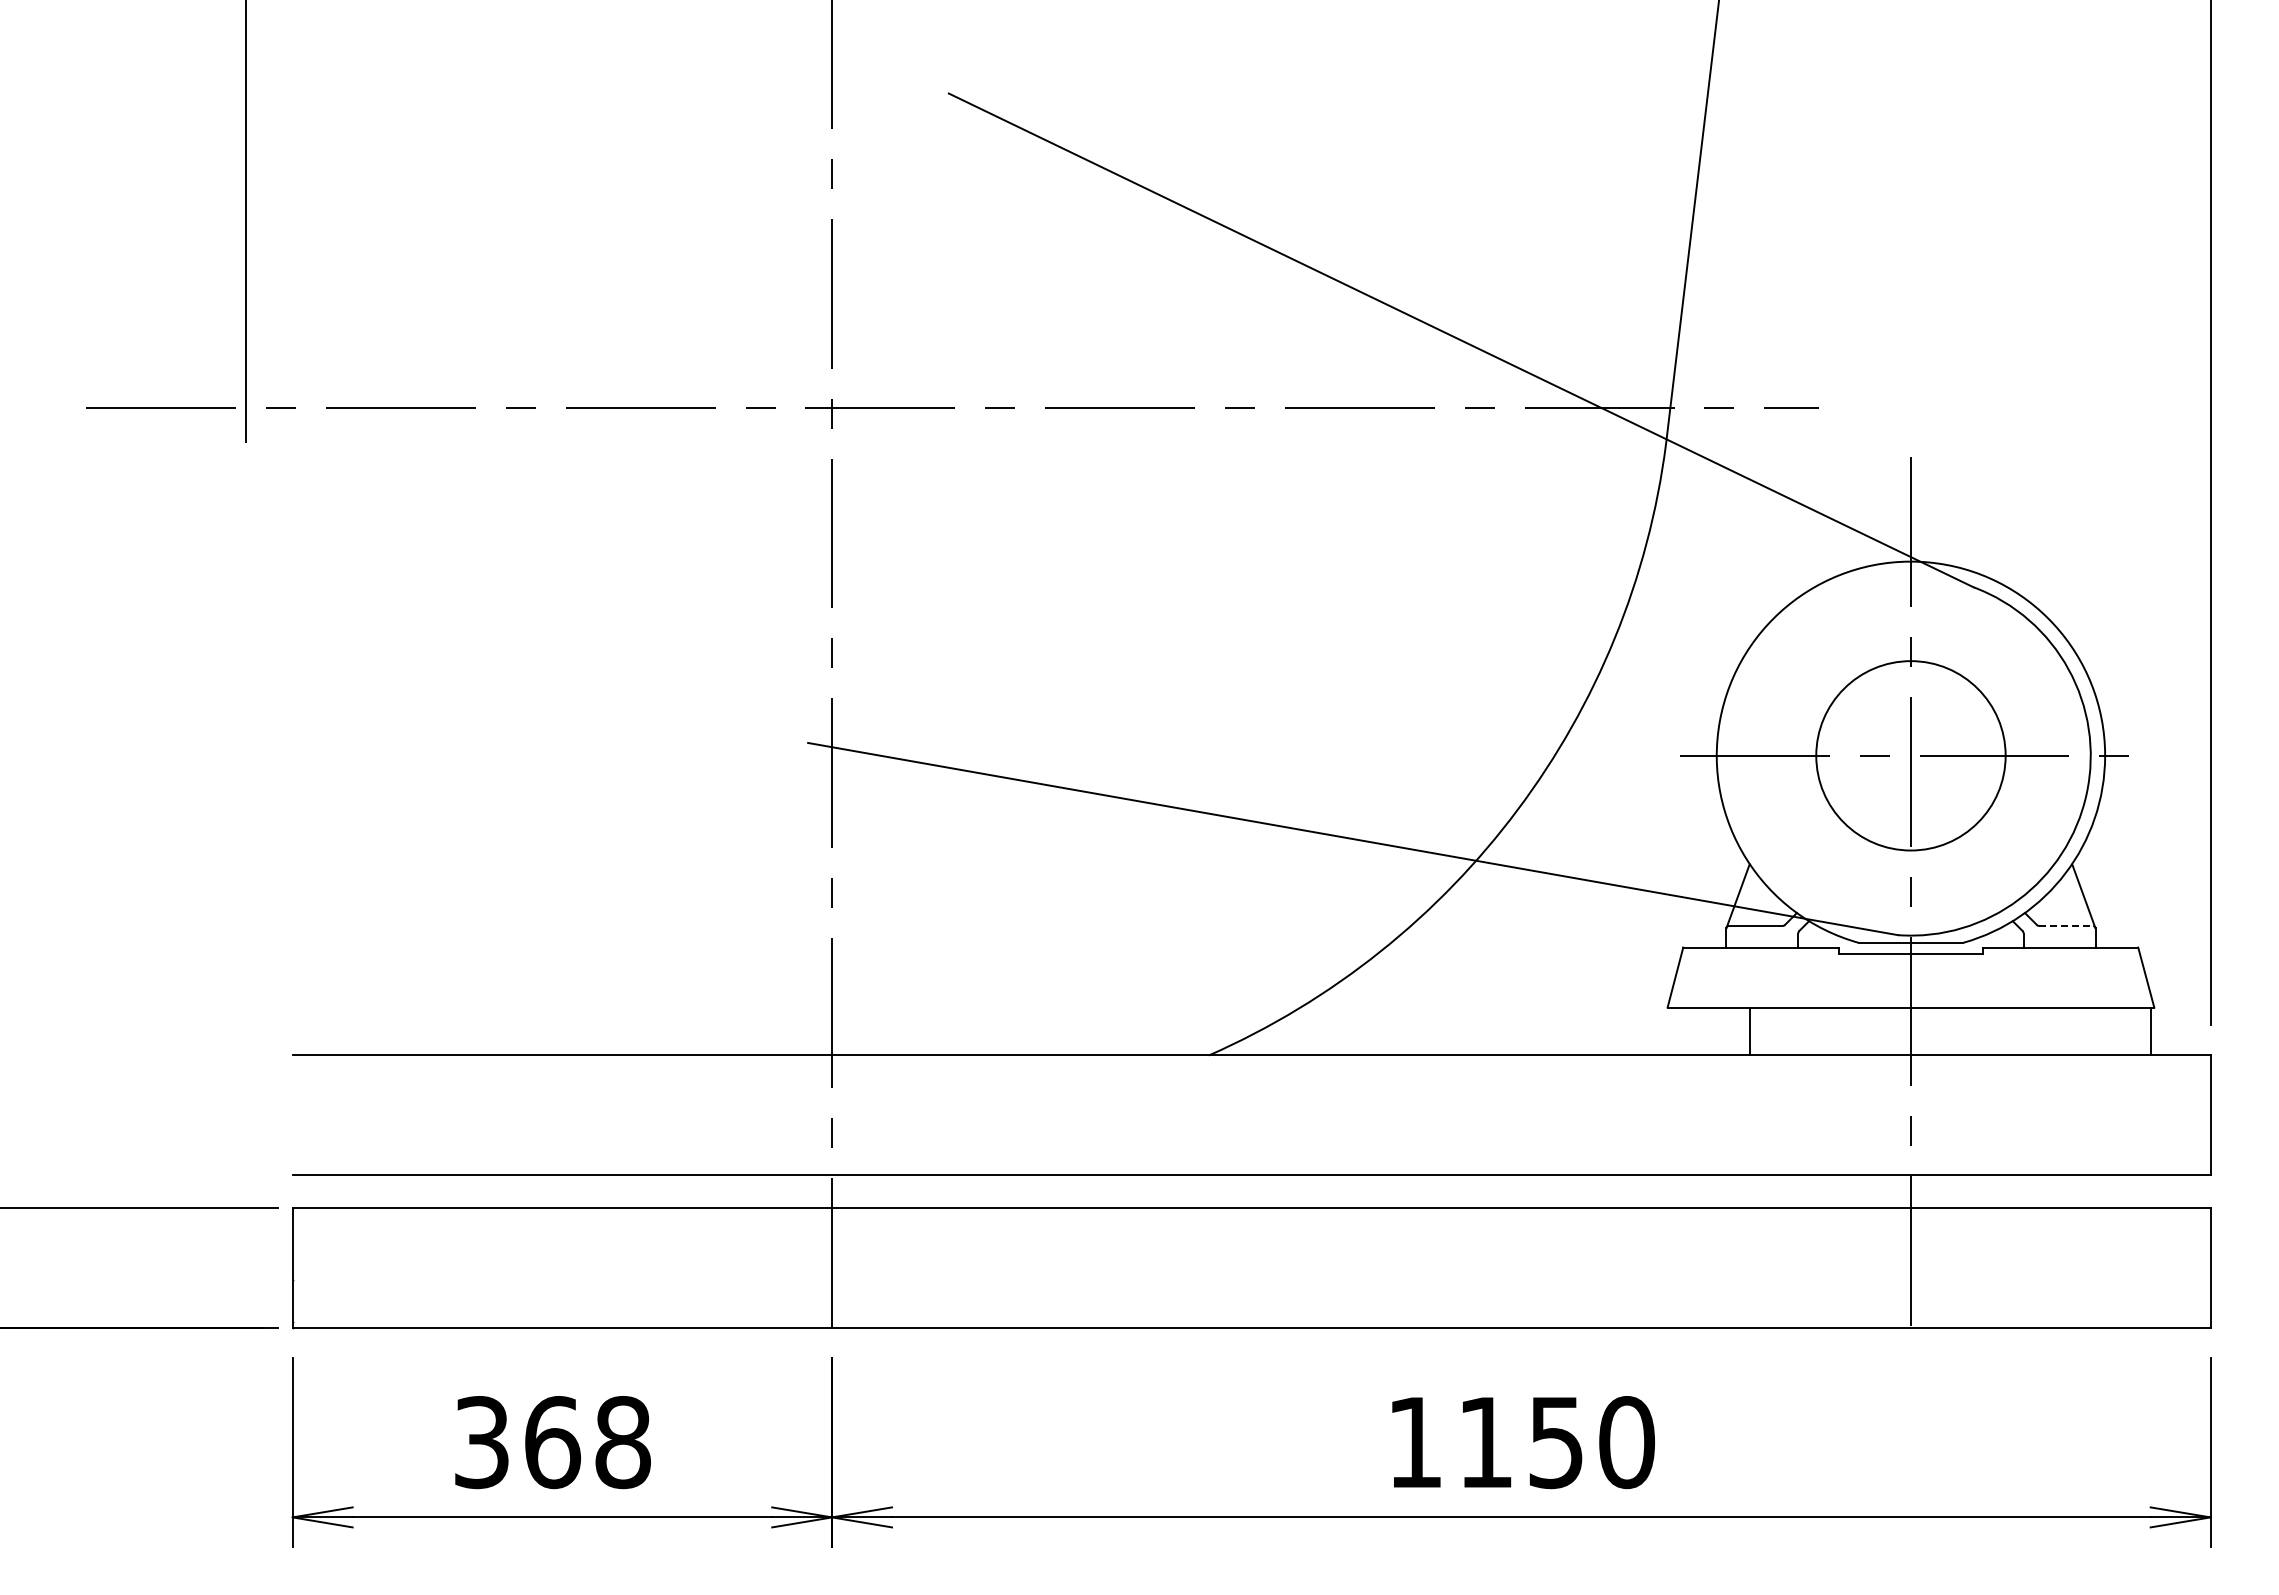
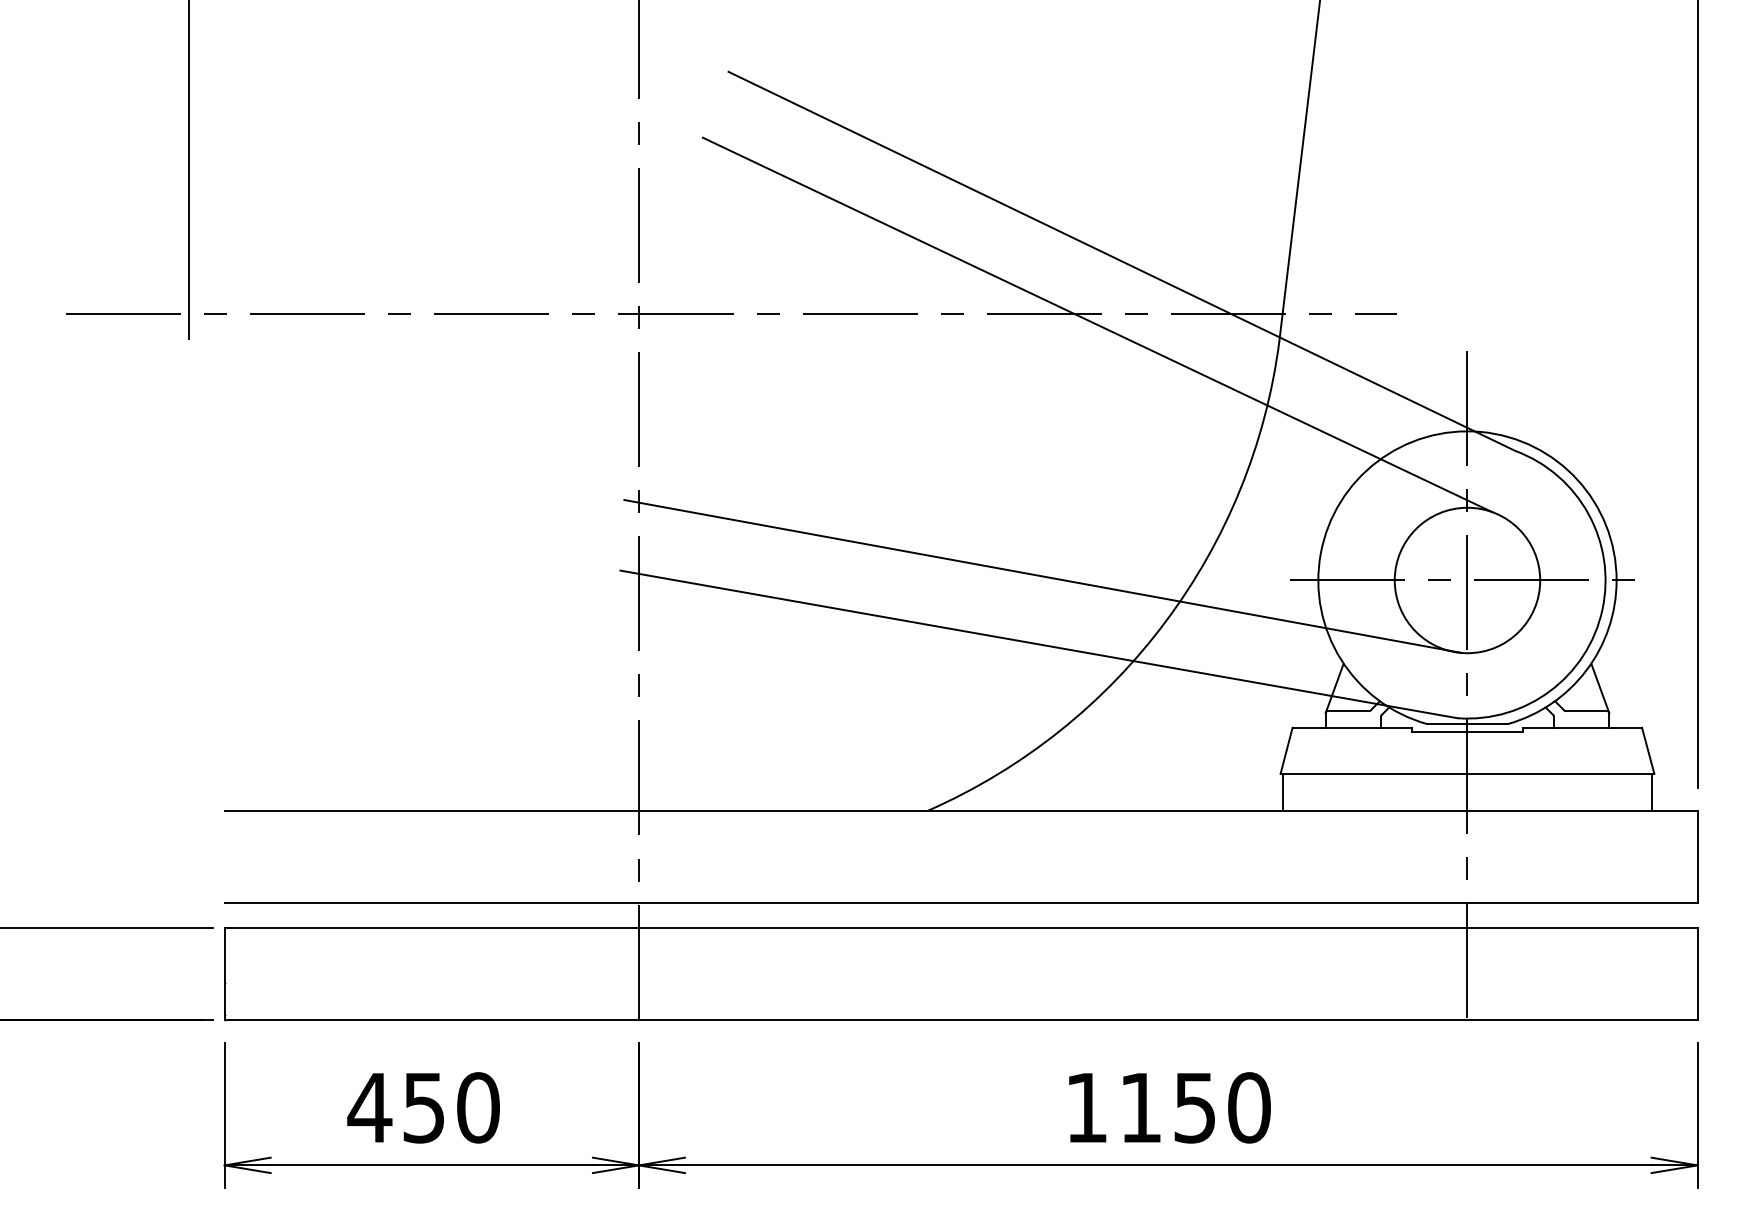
line: (1429, 422) -> (1097, 324), added
line: (1358, 750) -> (1043, 576), added
line: (2066, 926) -> (1586, 711), dashed -> solid
line: (1750, 1031) -> (1283, 792), moved
text: (551, 1442) -> (423, 1107), 368 -> 450

